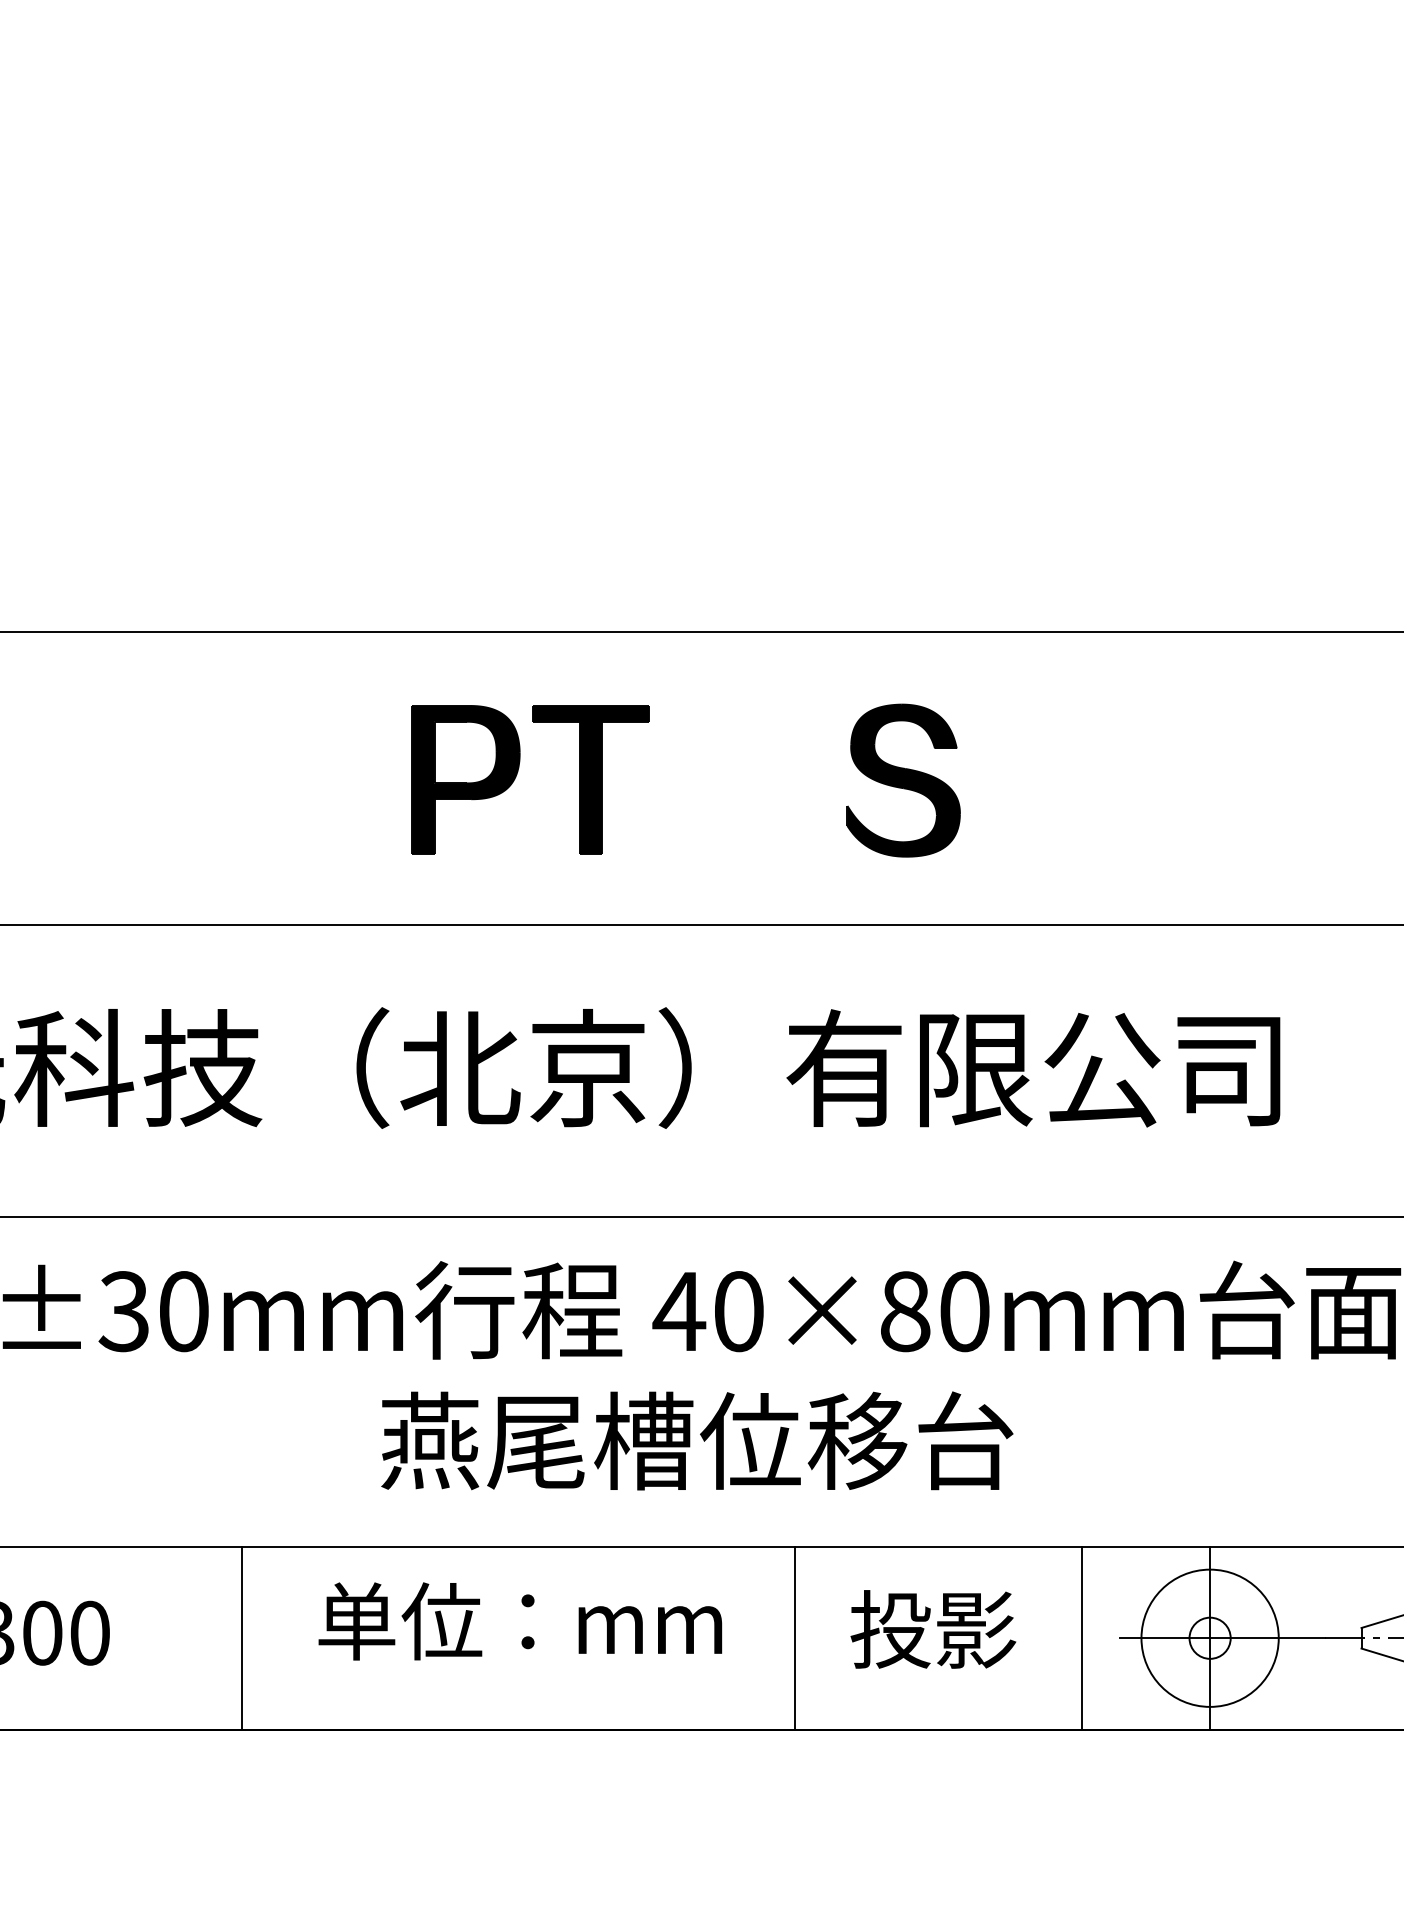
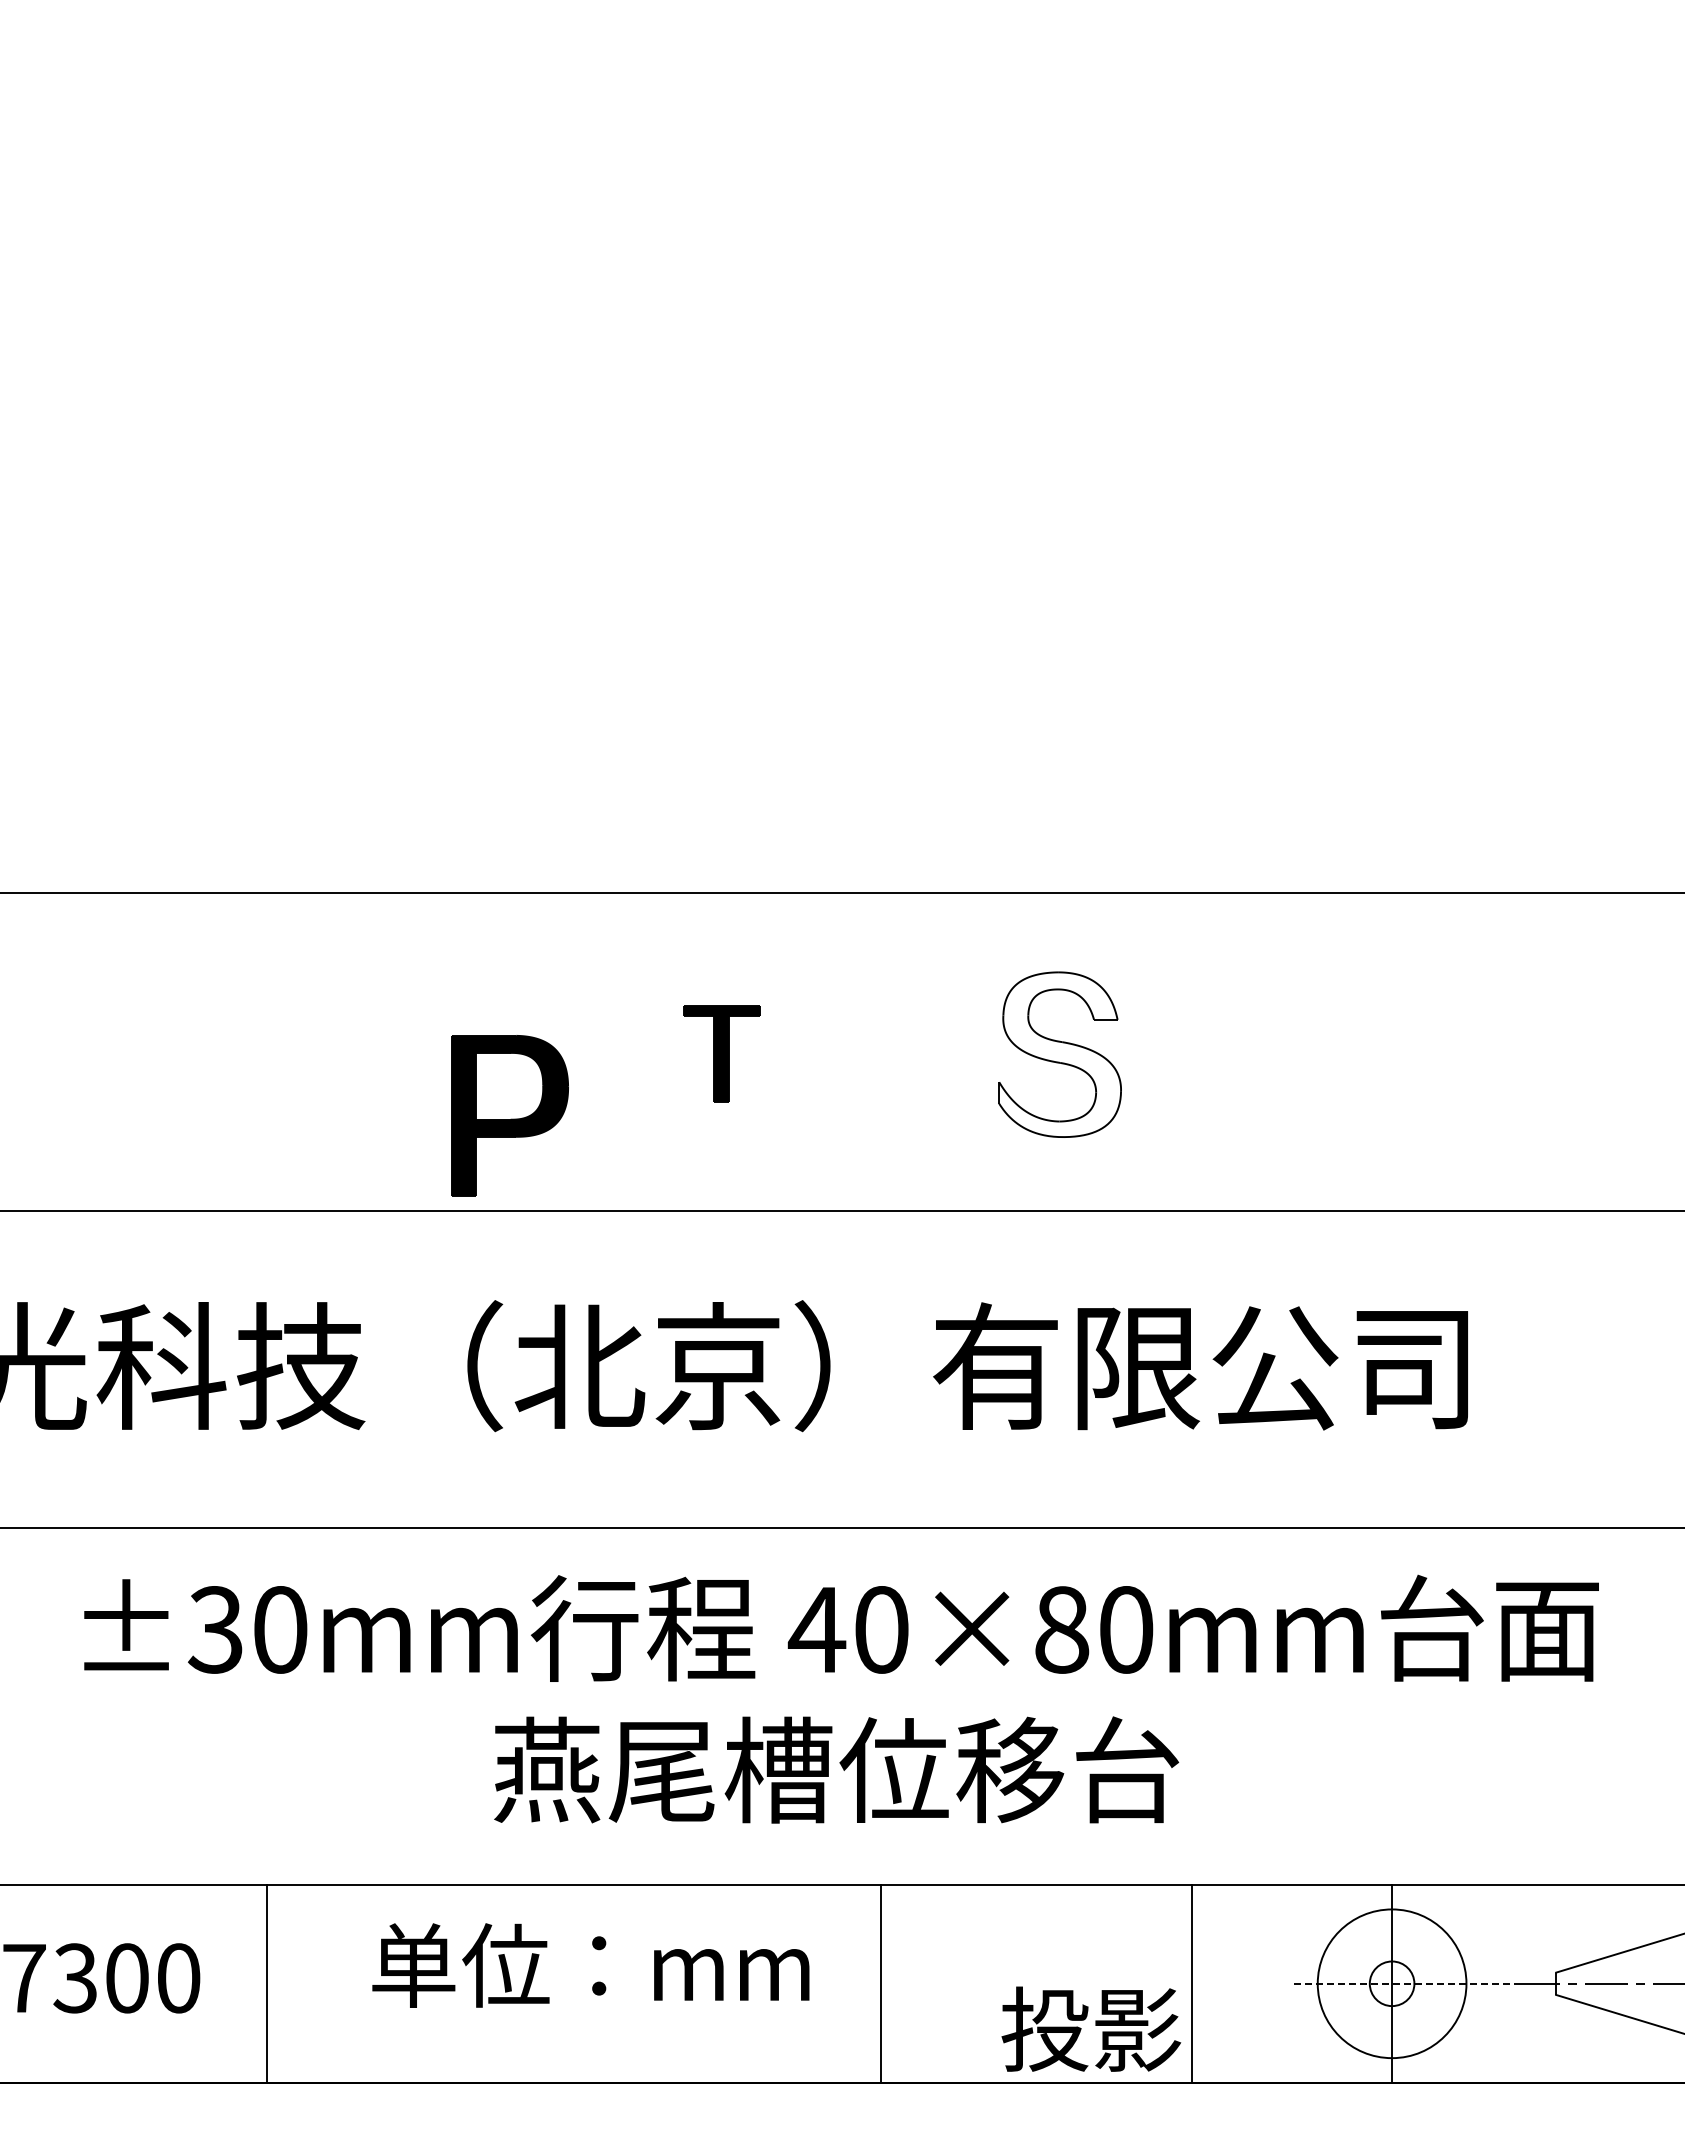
part: (465, 779) -> (509, 1115), moved
part: (591, 779) -> (721, 1053), size x0.6
fill: (904, 780) -> (1060, 1054), removed
text: (520, 1621) -> (590, 1965), moved
text: (933, 1628) -> (1091, 2028), moved
line: (242, 1638) -> (267, 1983), moved
line: (795, 1638) -> (881, 1983), moved
line: (1081, 1638) -> (1191, 1983), moved
line: (1222, 1638) -> (1405, 1983), solid -> dashed

